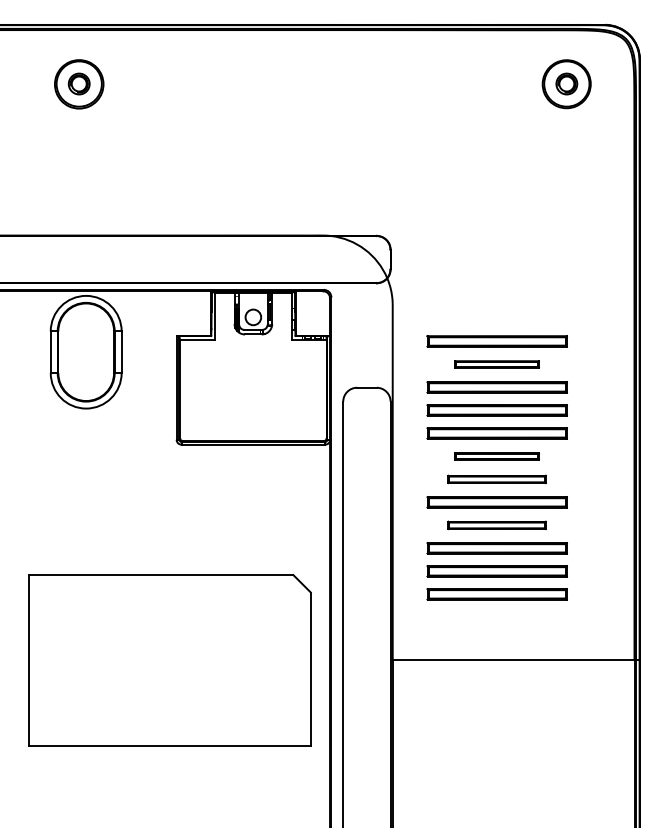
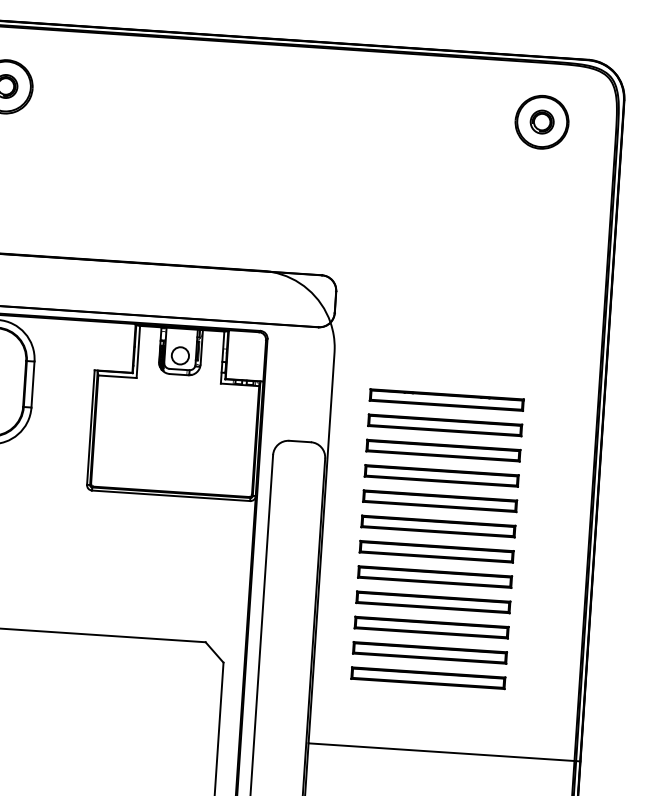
part: (496, 364) -> (444, 425), size x1.67
part: (496, 456) -> (437, 526), size x1.67
part: (496, 479) -> (435, 551), size x1.43
part: (496, 525) -> (432, 602), size x1.43

